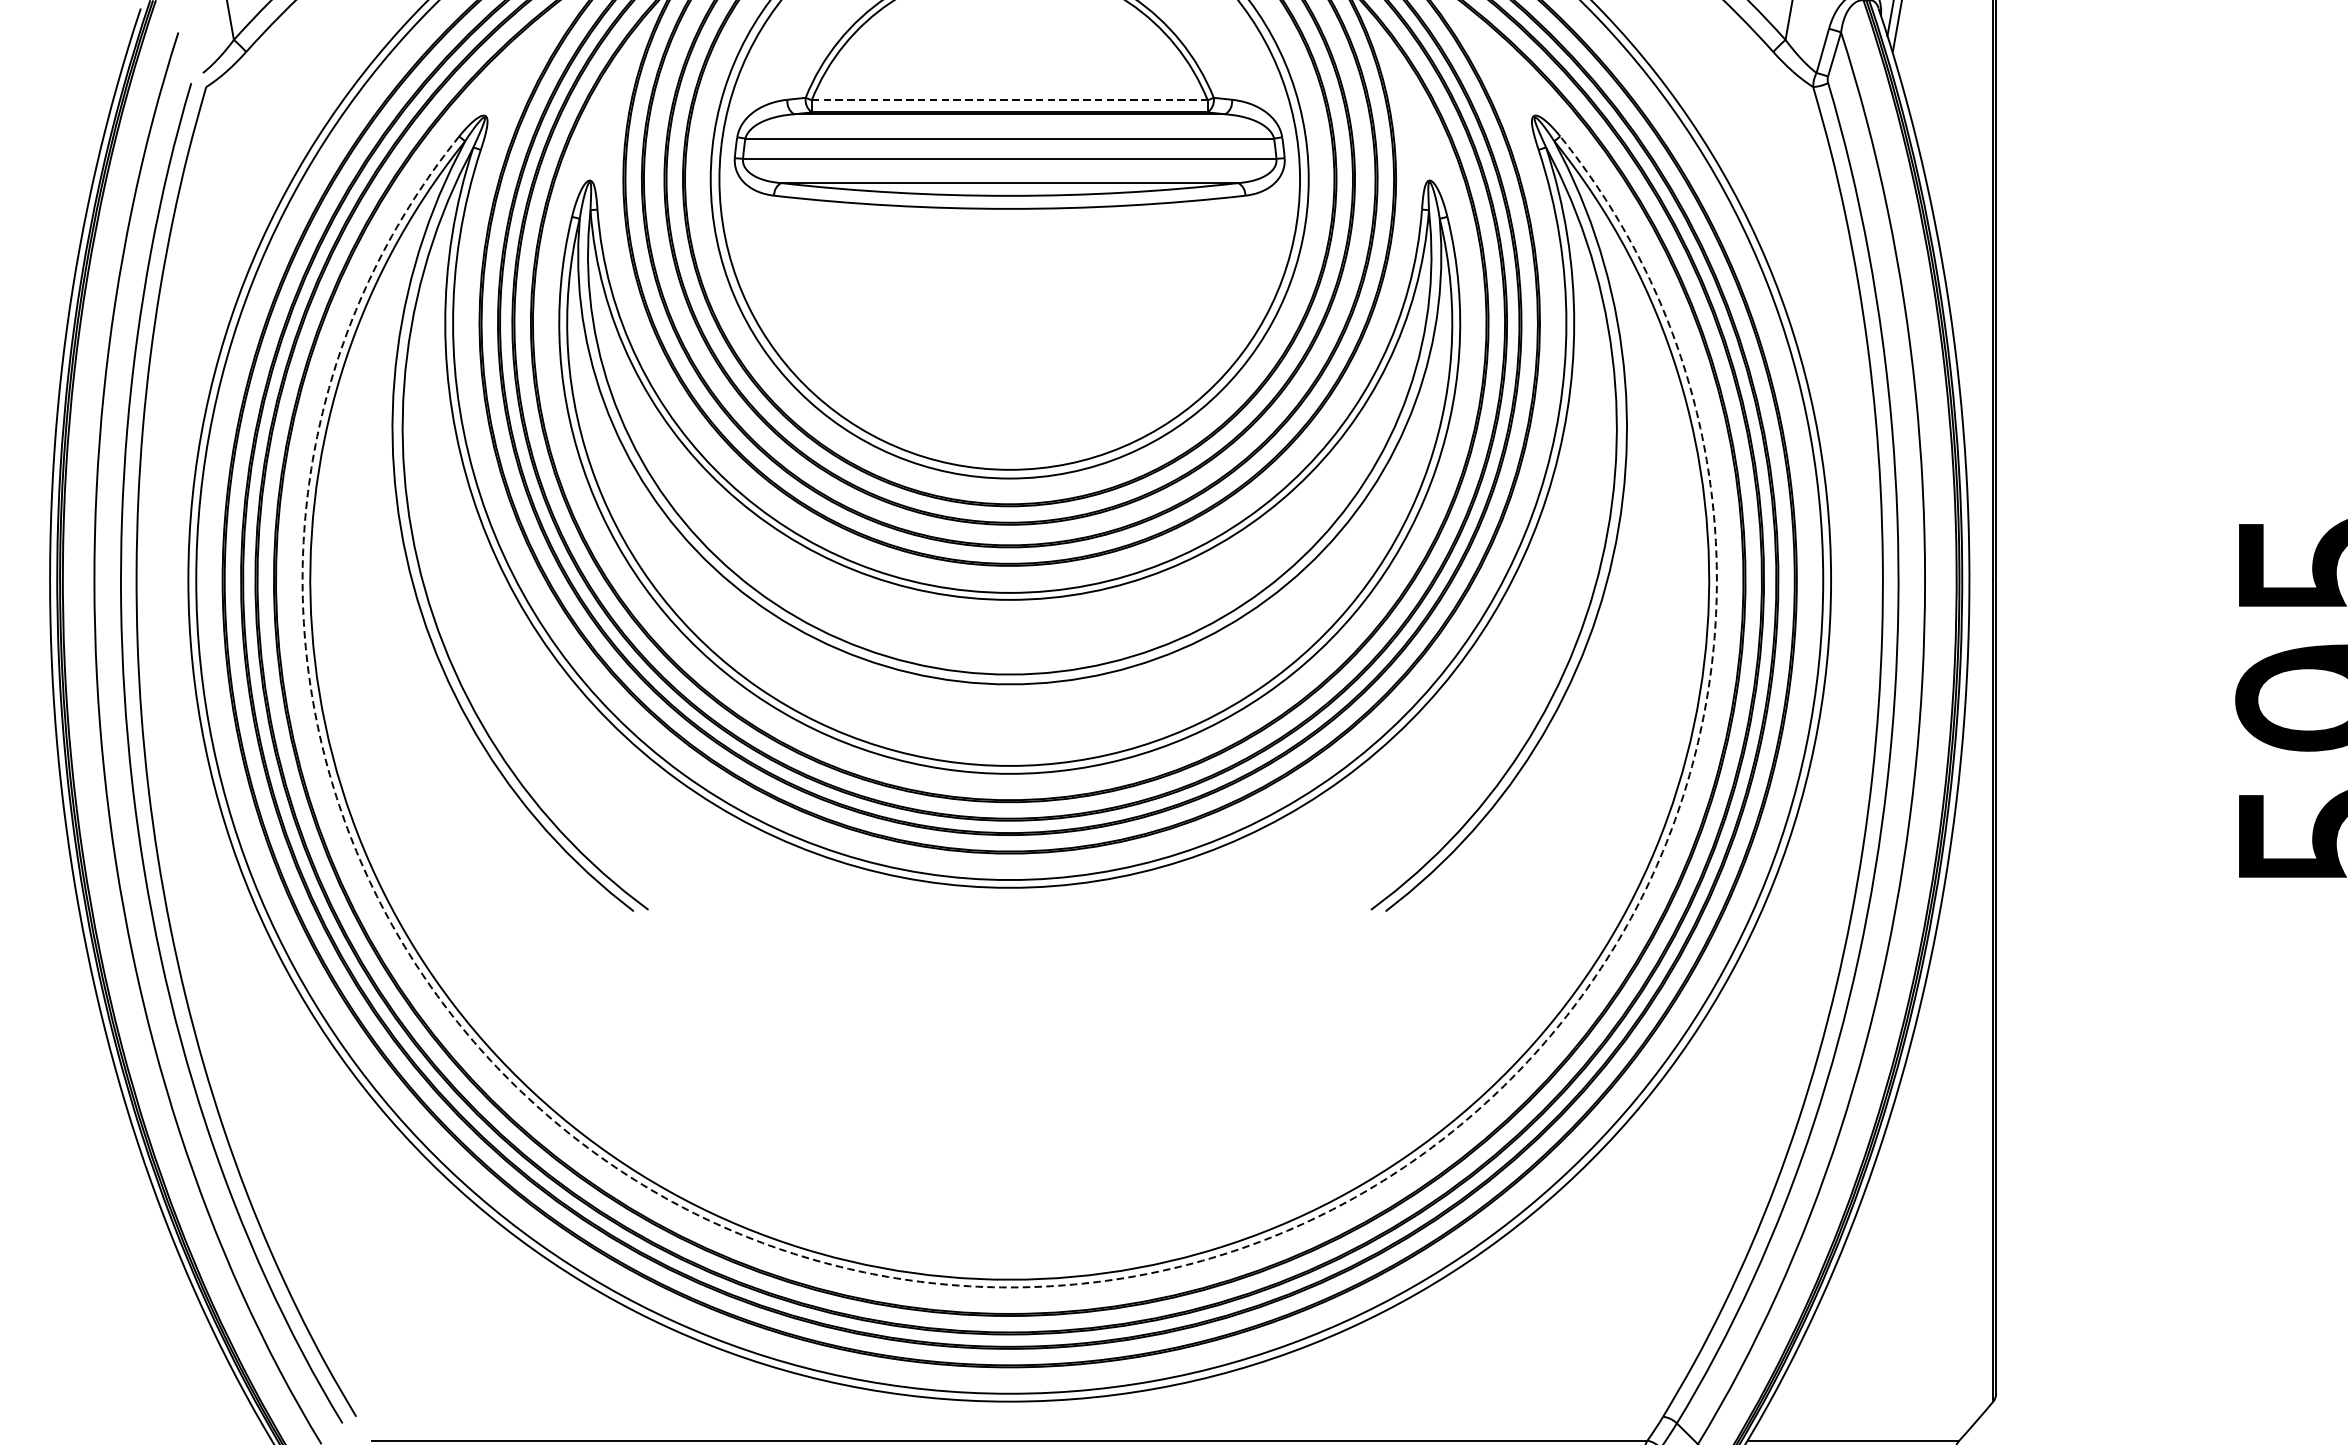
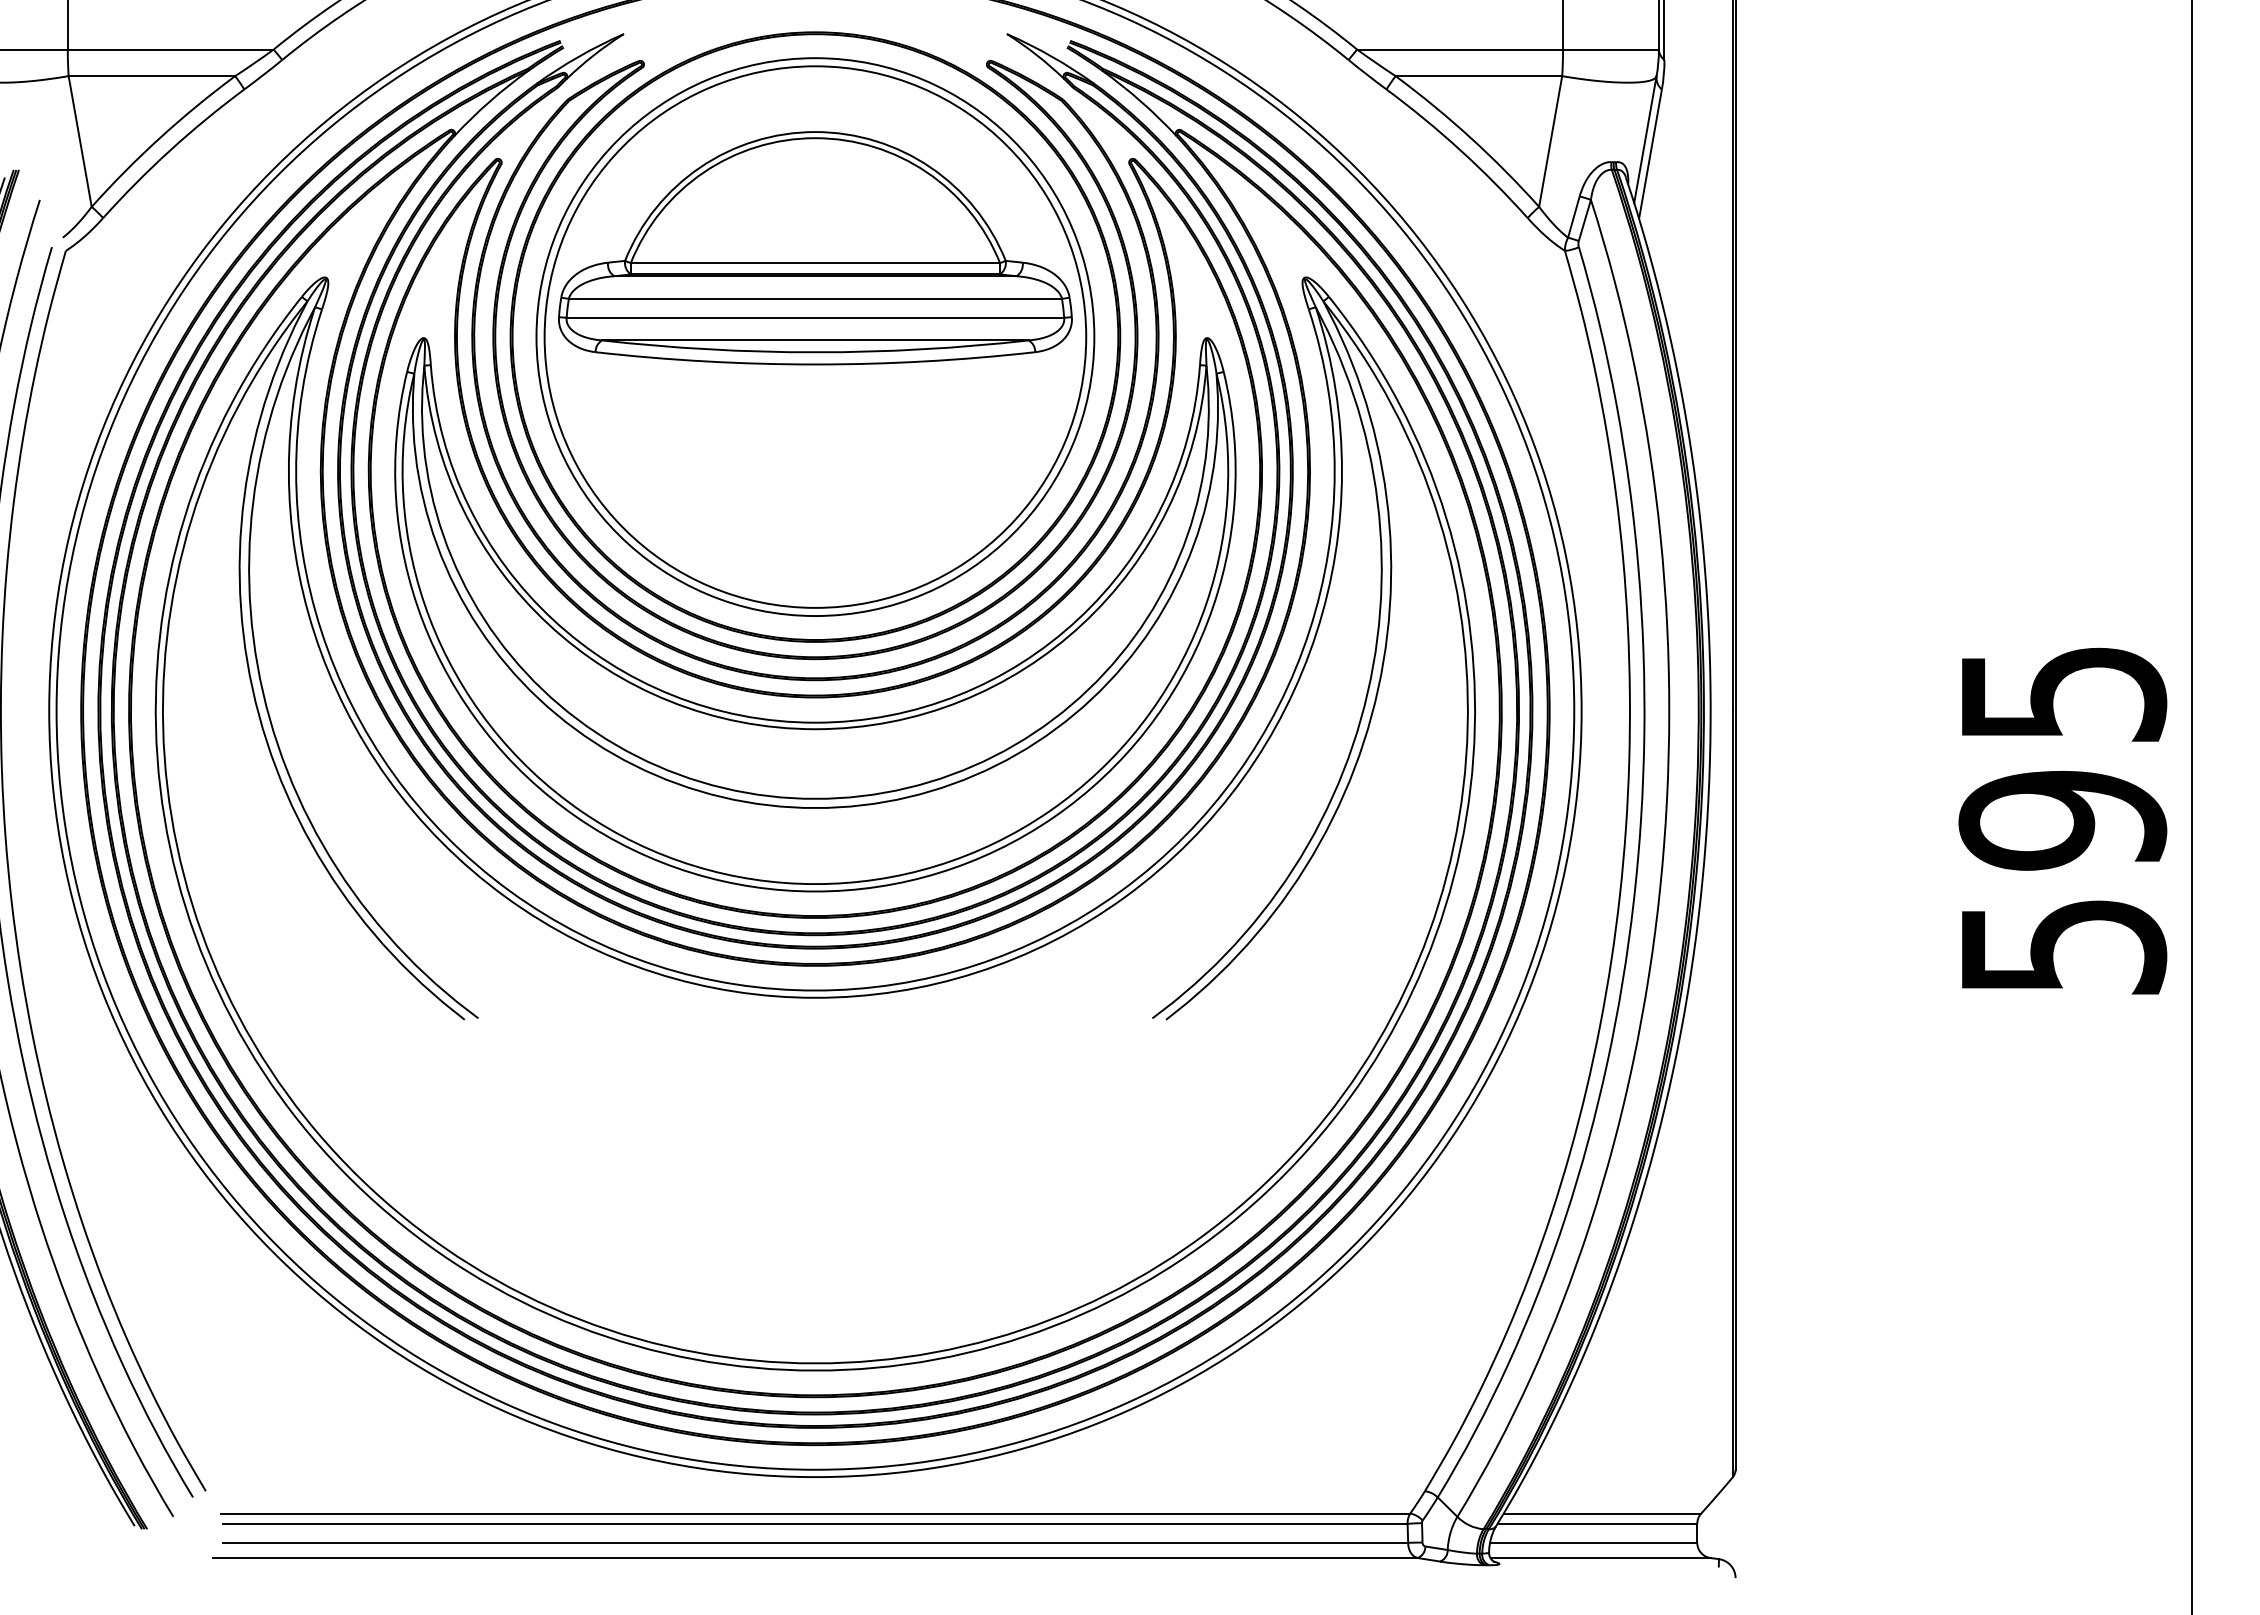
line: (1009, 100) -> (815, 263), dashed -> solid
arc: (1009, 1287) -> (815, 1370), dashed -> solid

